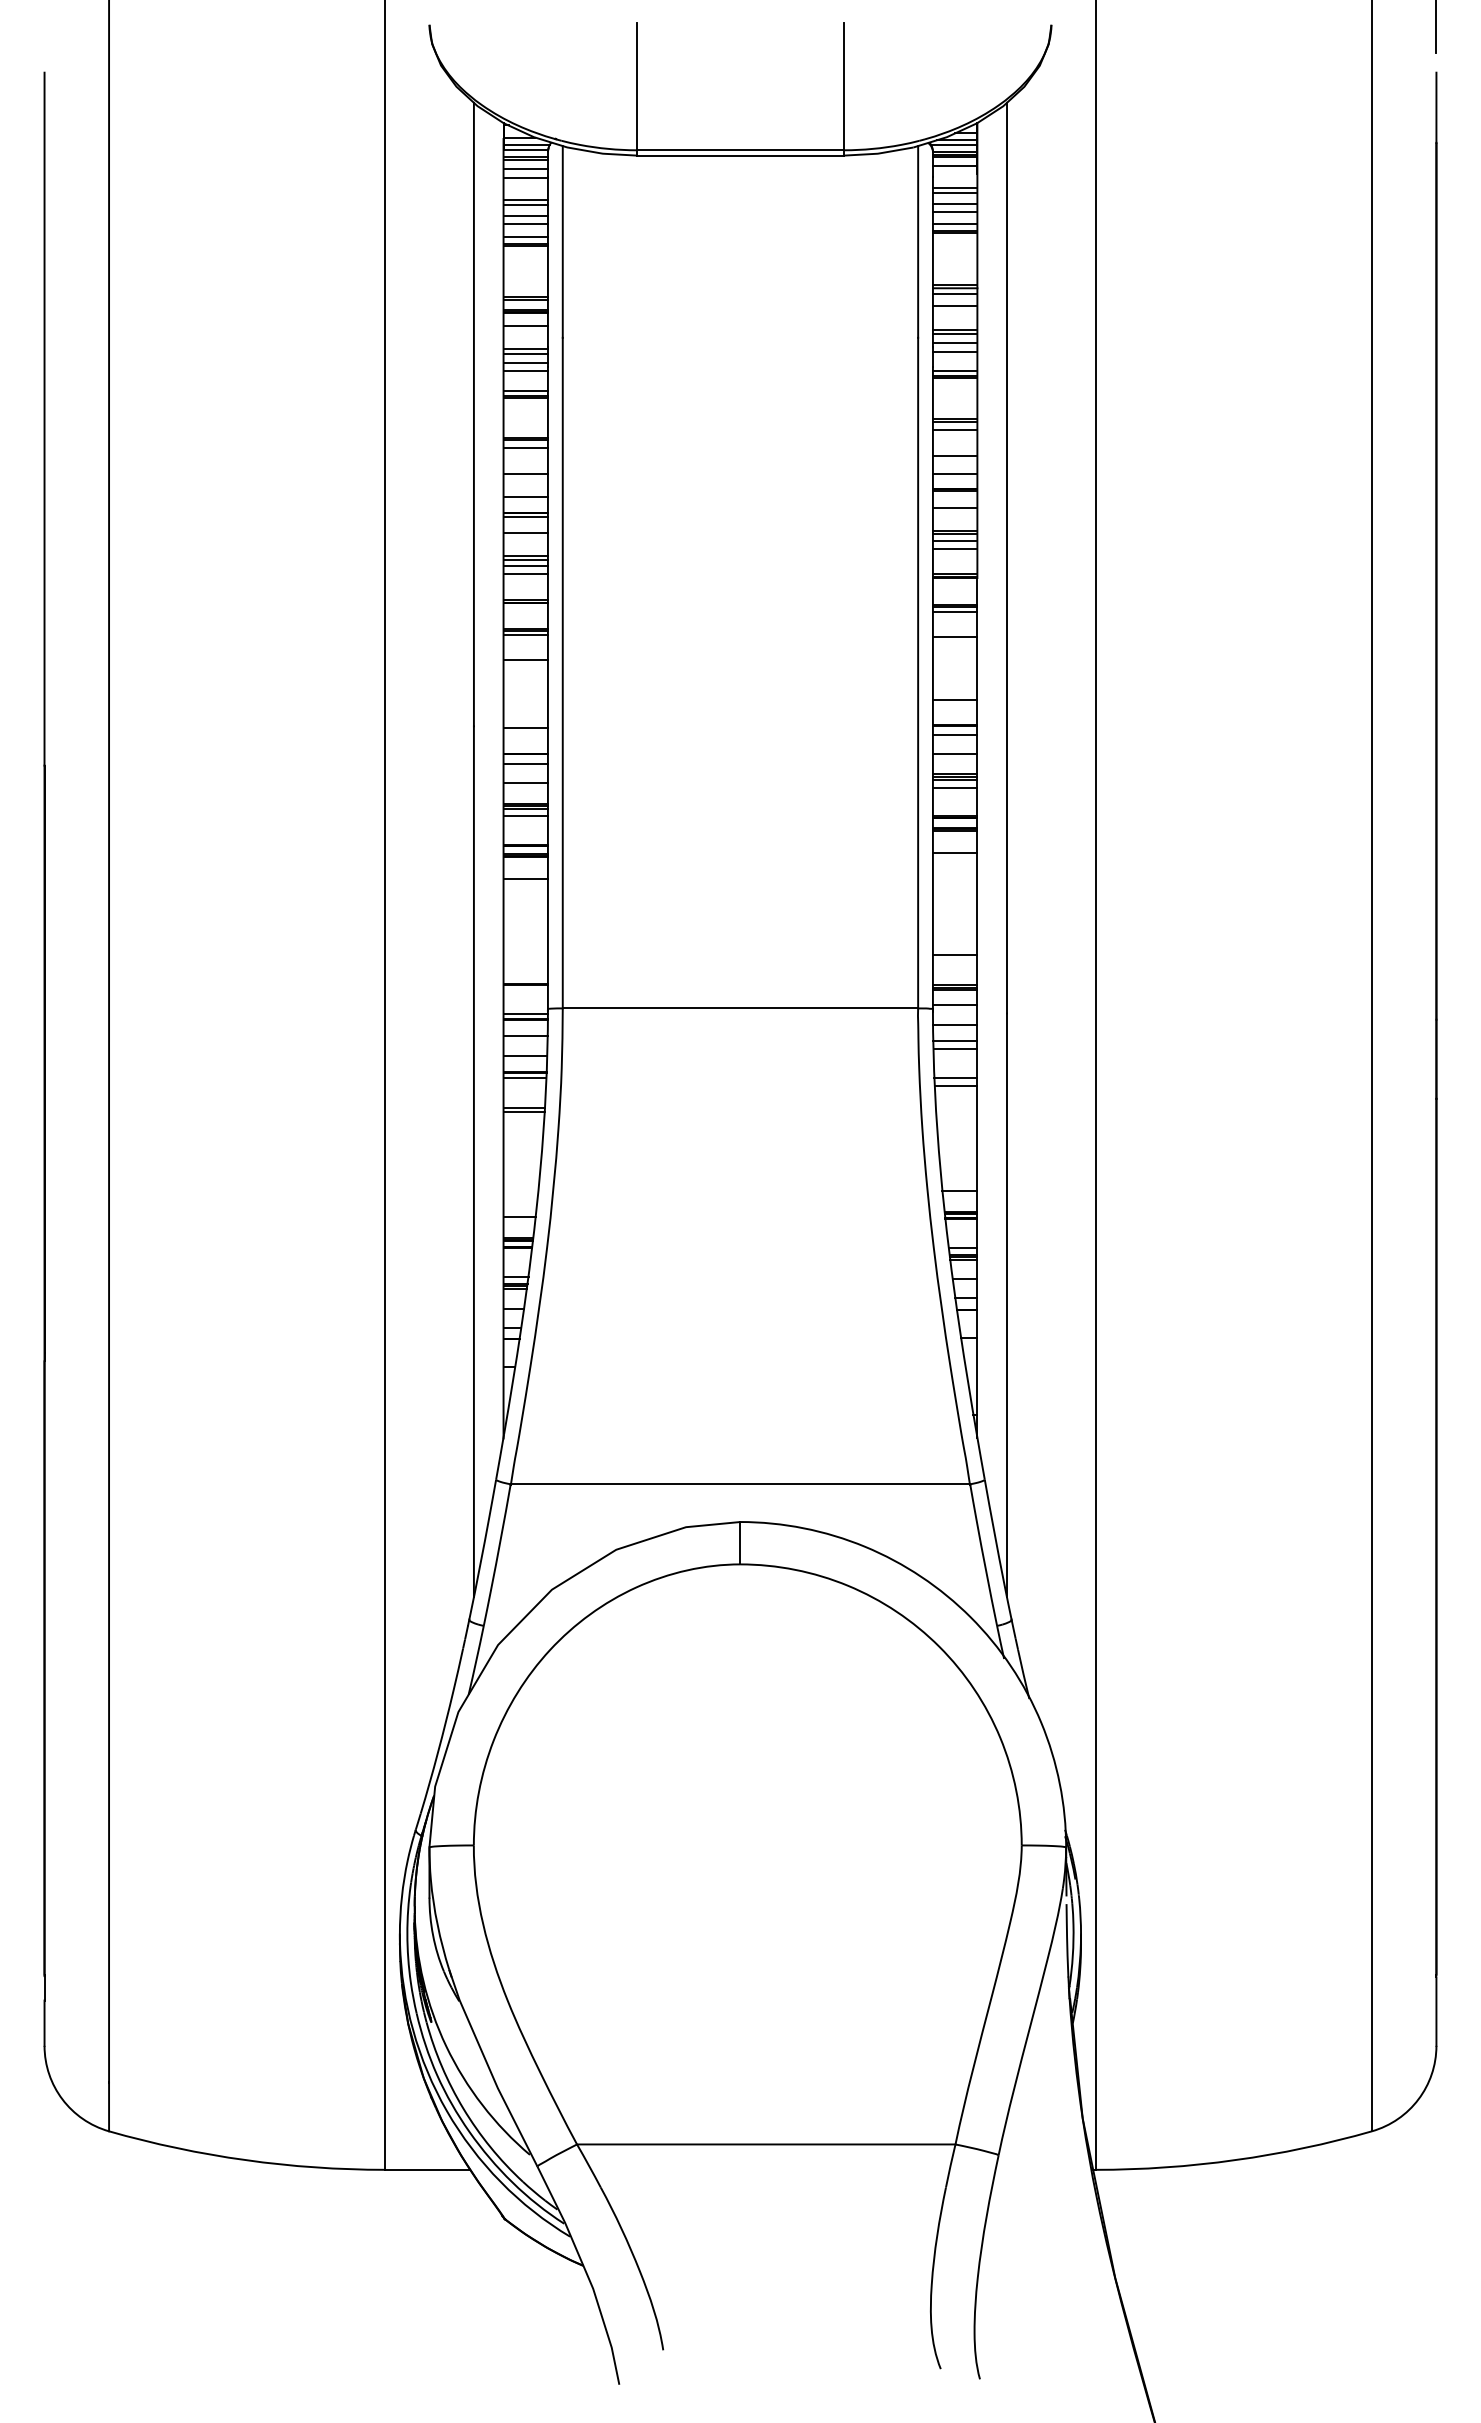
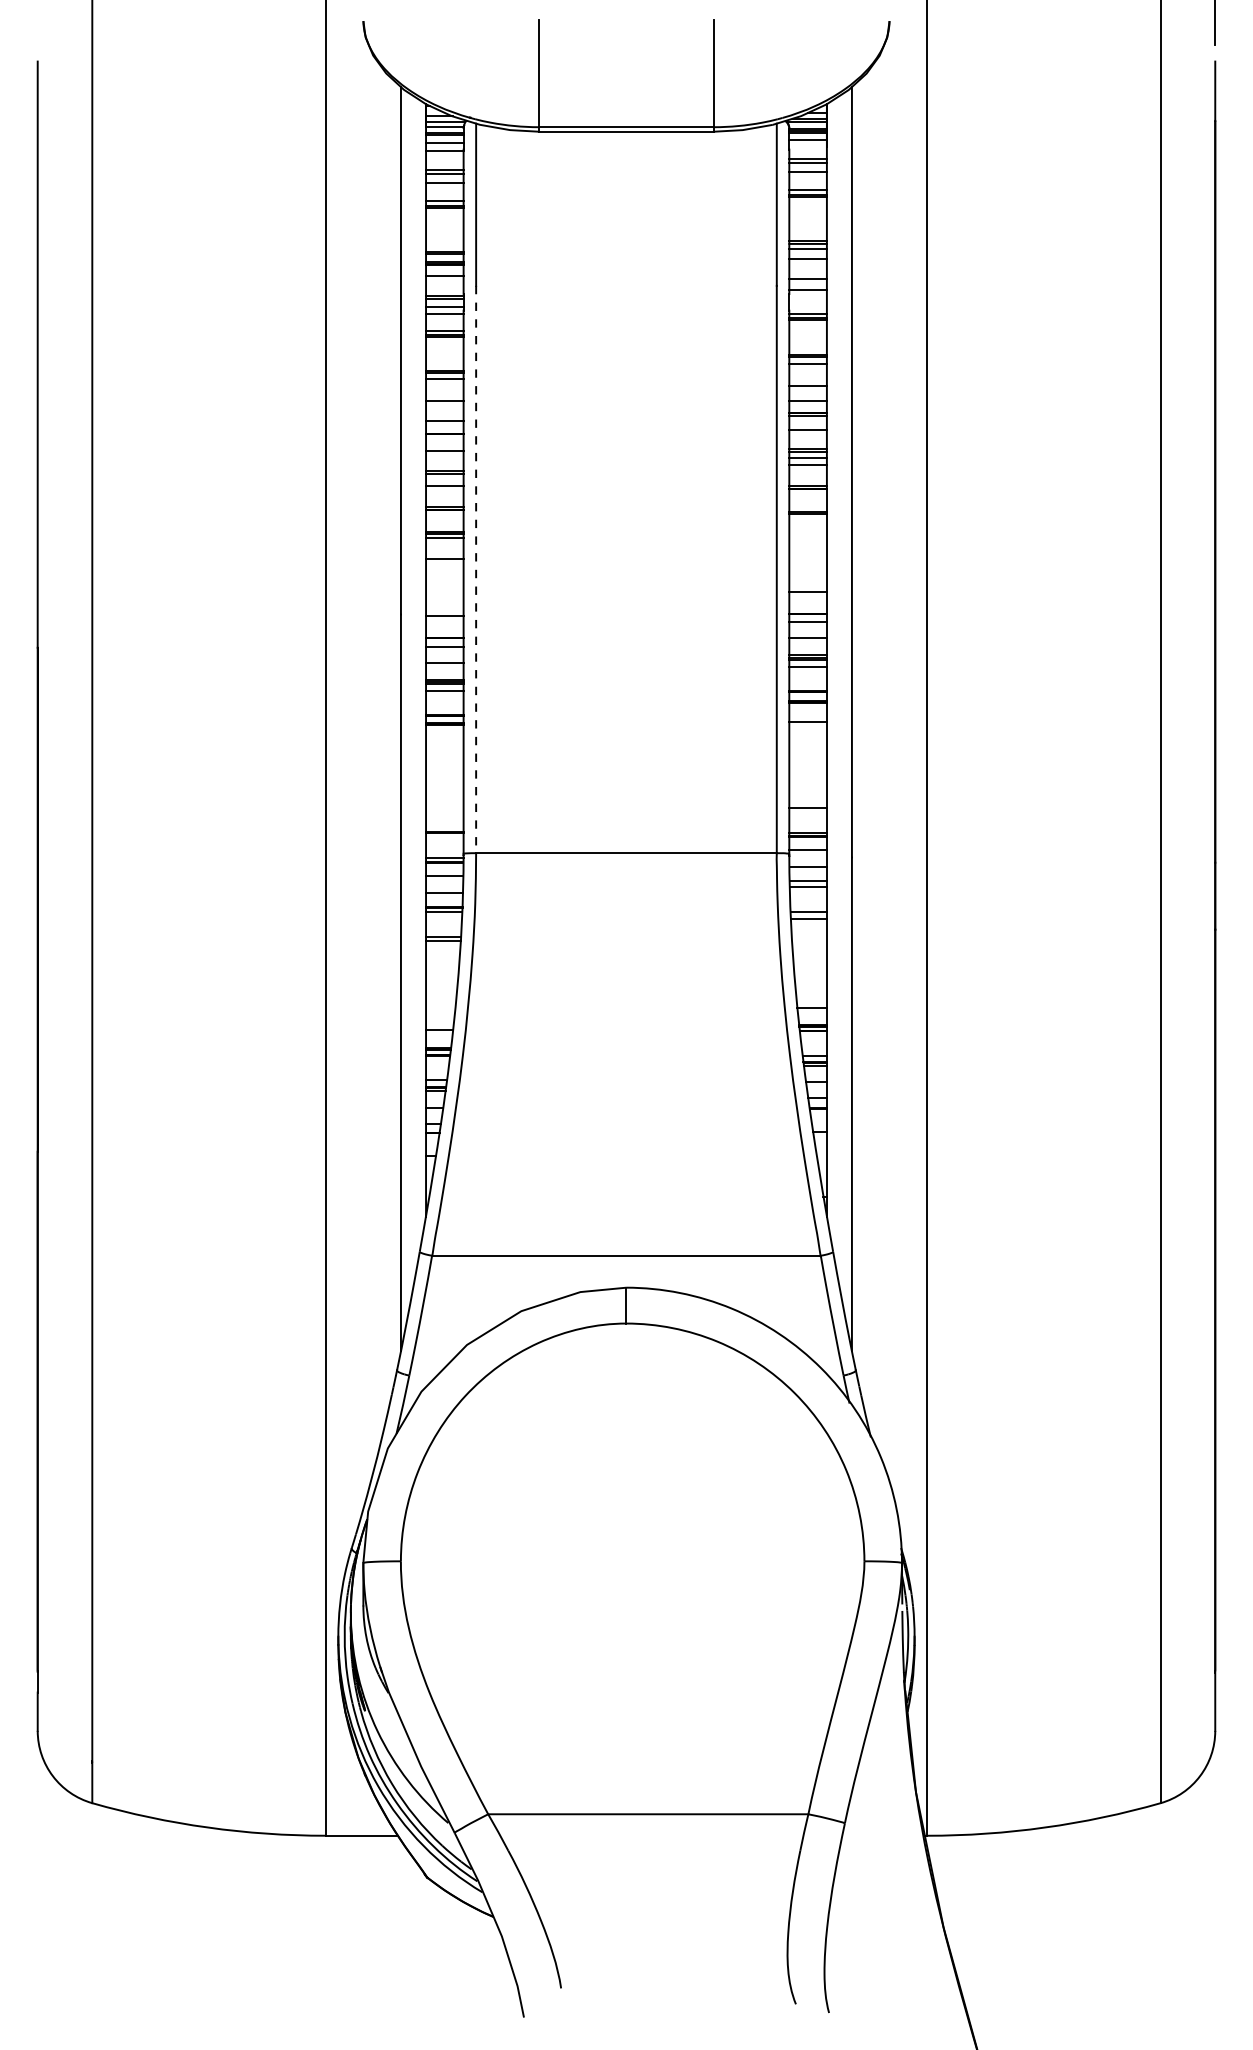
line: (954, 211) -> (807, 179), removed
line: (525, 224) -> (444, 189), removed
line: (954, 334) -> (807, 283), removed
line: (954, 351) -> (807, 297), removed
line: (525, 516) -> (444, 437), removed
line: (525, 565) -> (444, 478), removed
line: (954, 612) -> (807, 518), removed
line: (954, 637) -> (807, 539), removed
line: (562, 673) -> (475, 569), solid -> dashed
line: (525, 878) -> (444, 743), removed

